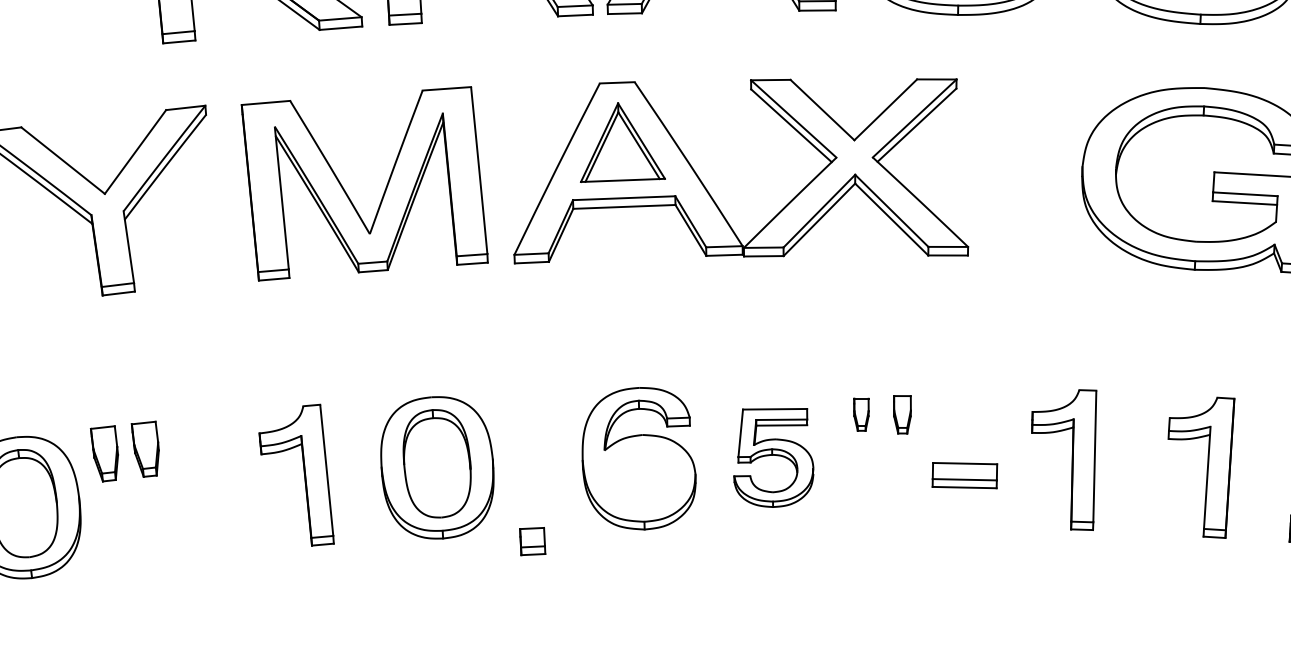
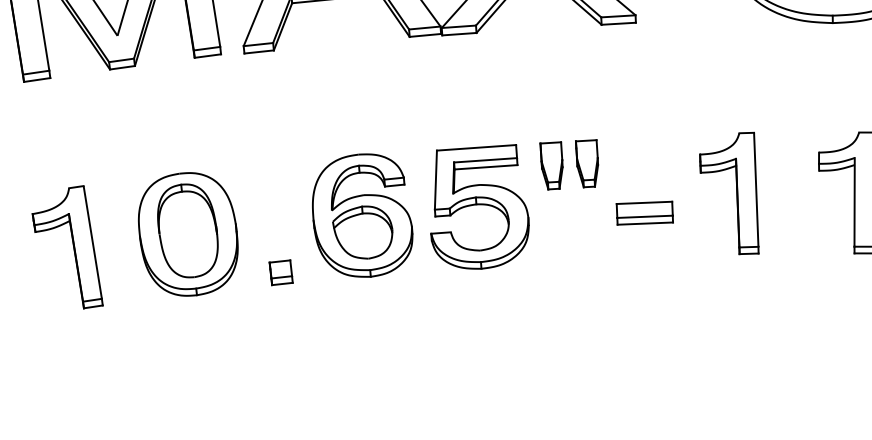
part: (861, 414) -> (552, 165), size x1.67
part: (902, 414) -> (587, 163), size x1.43
part: (773, 457) -> (478, 207), size x1.43
part: (638, 478) -> (362, 233), added
part: (532, 541) -> (281, 272), moved

